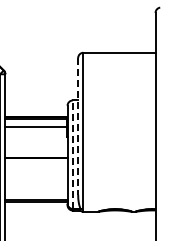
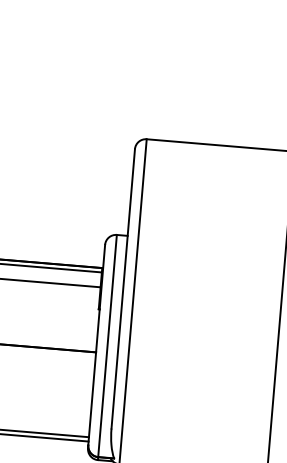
line: (78, 126) -> (123, 289), dashed -> solid
line: (72, 154) -> (106, 345), dashed -> solid

